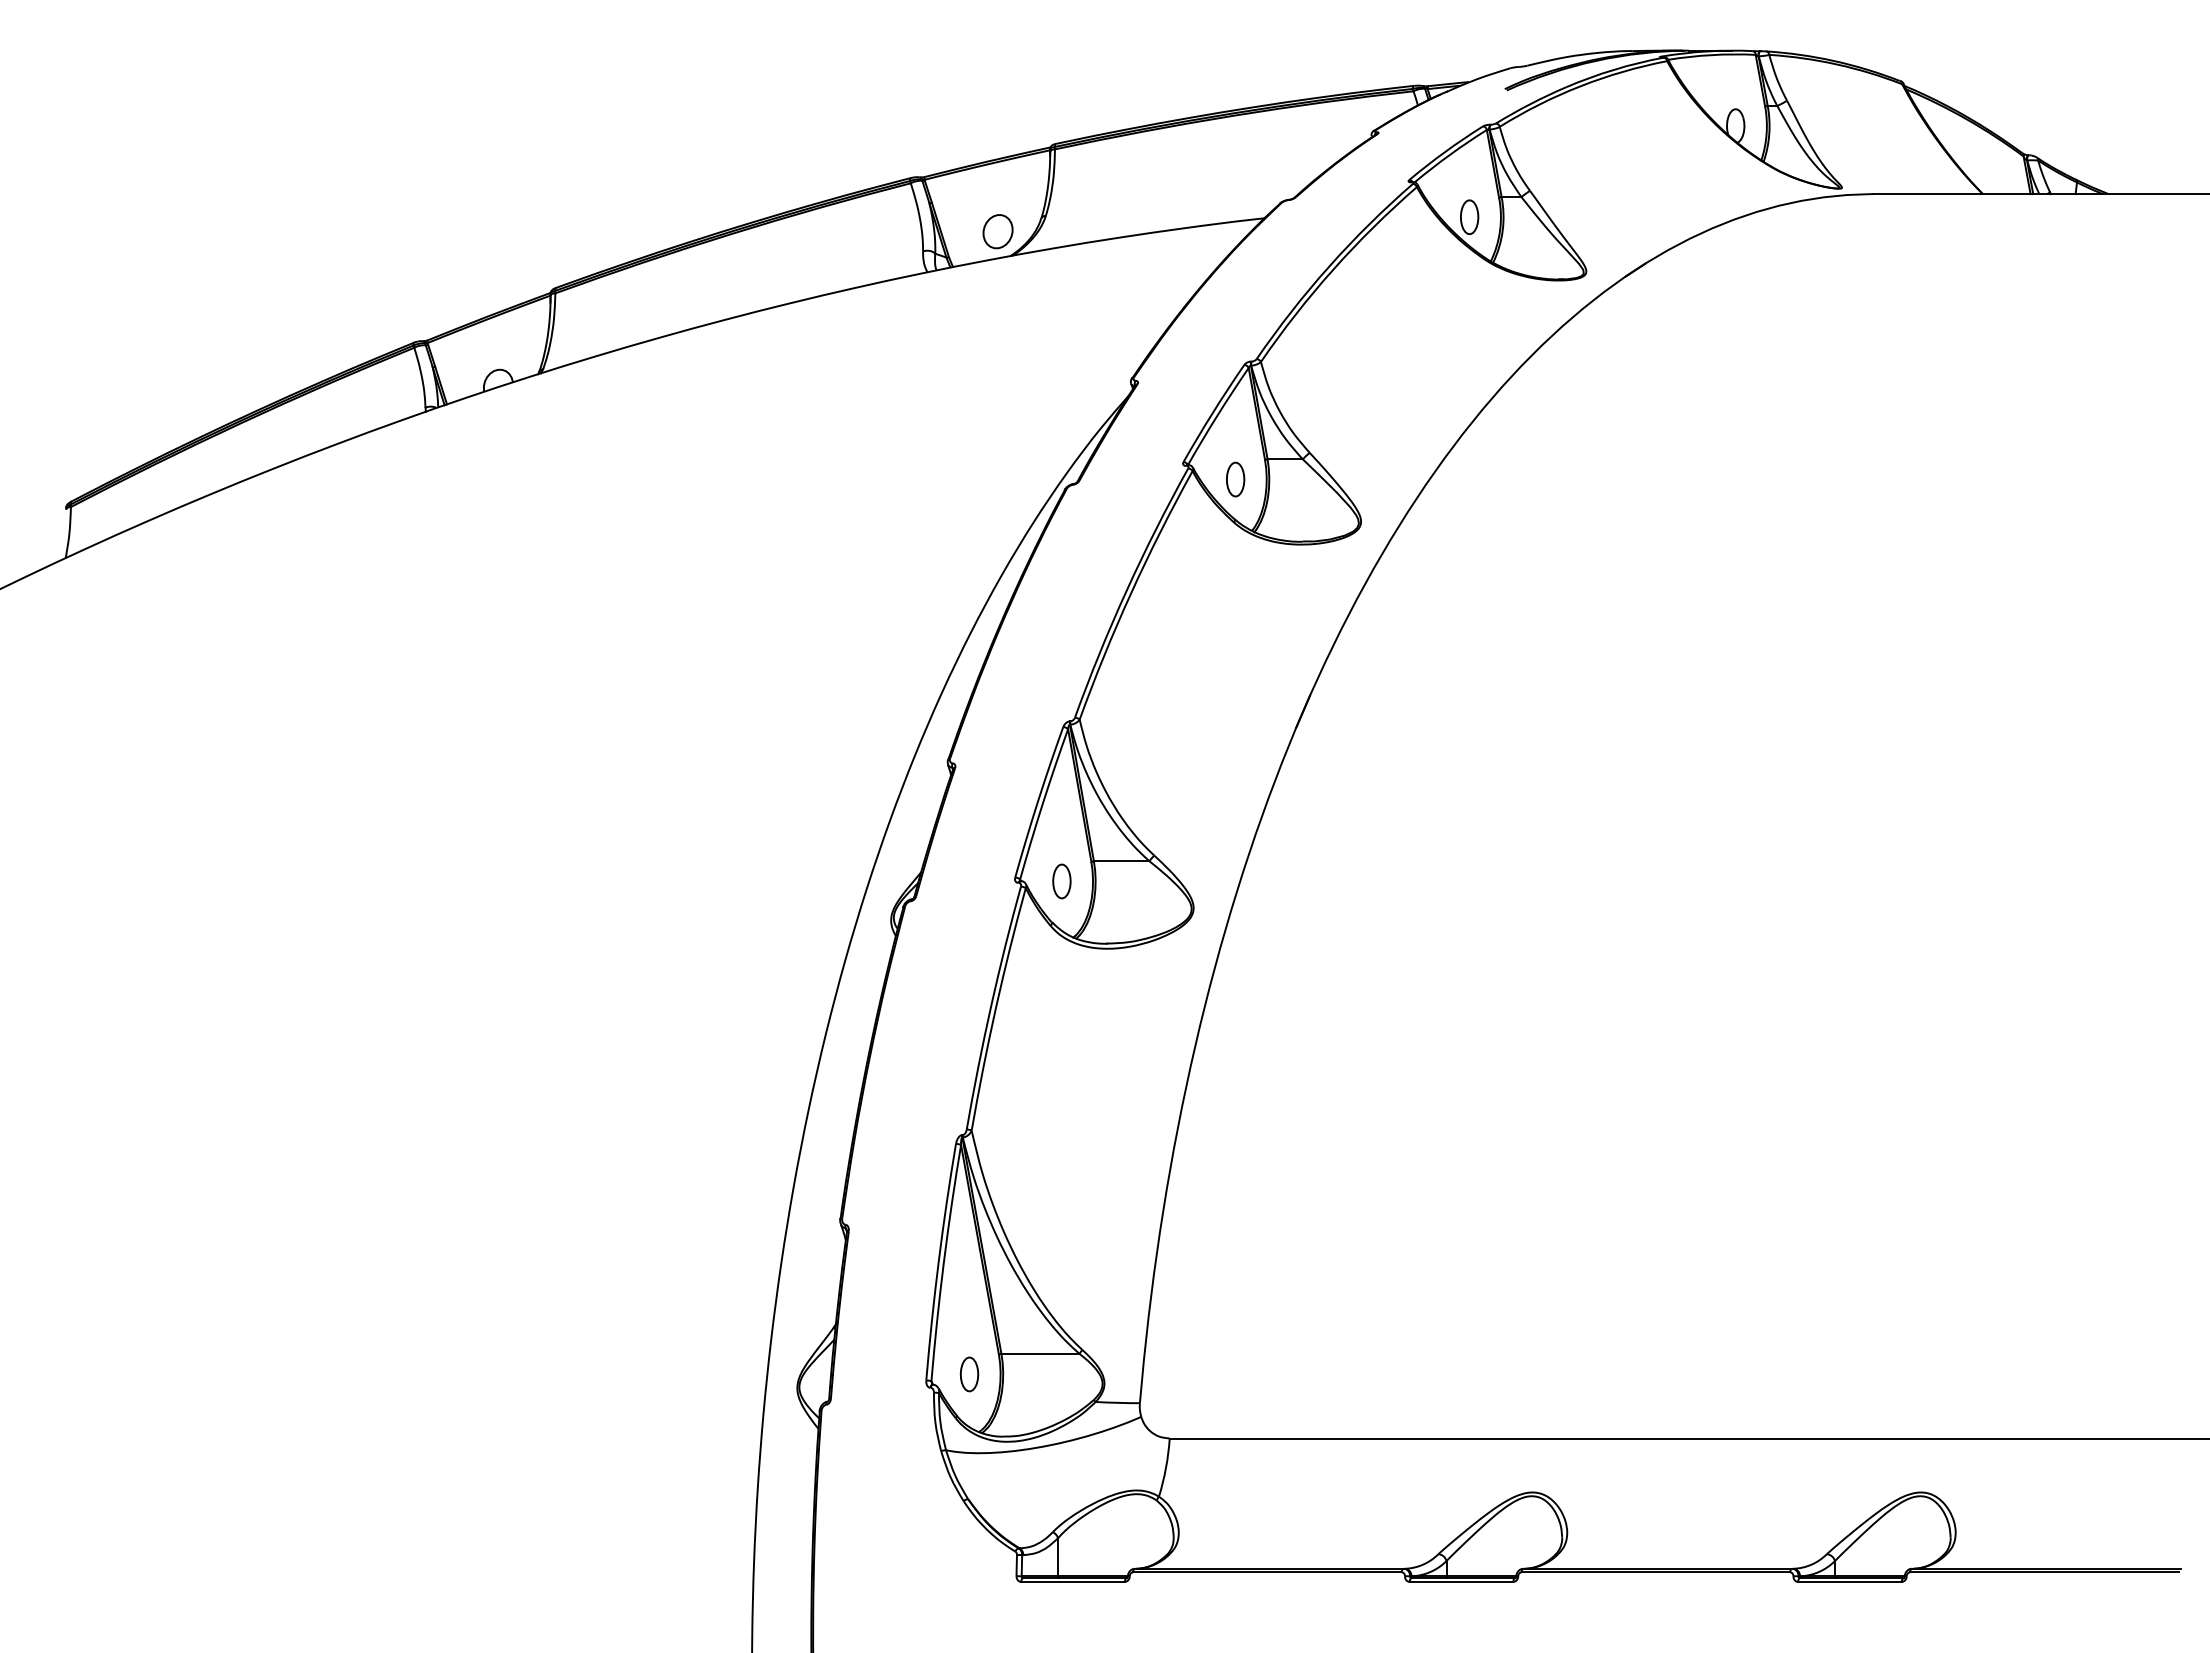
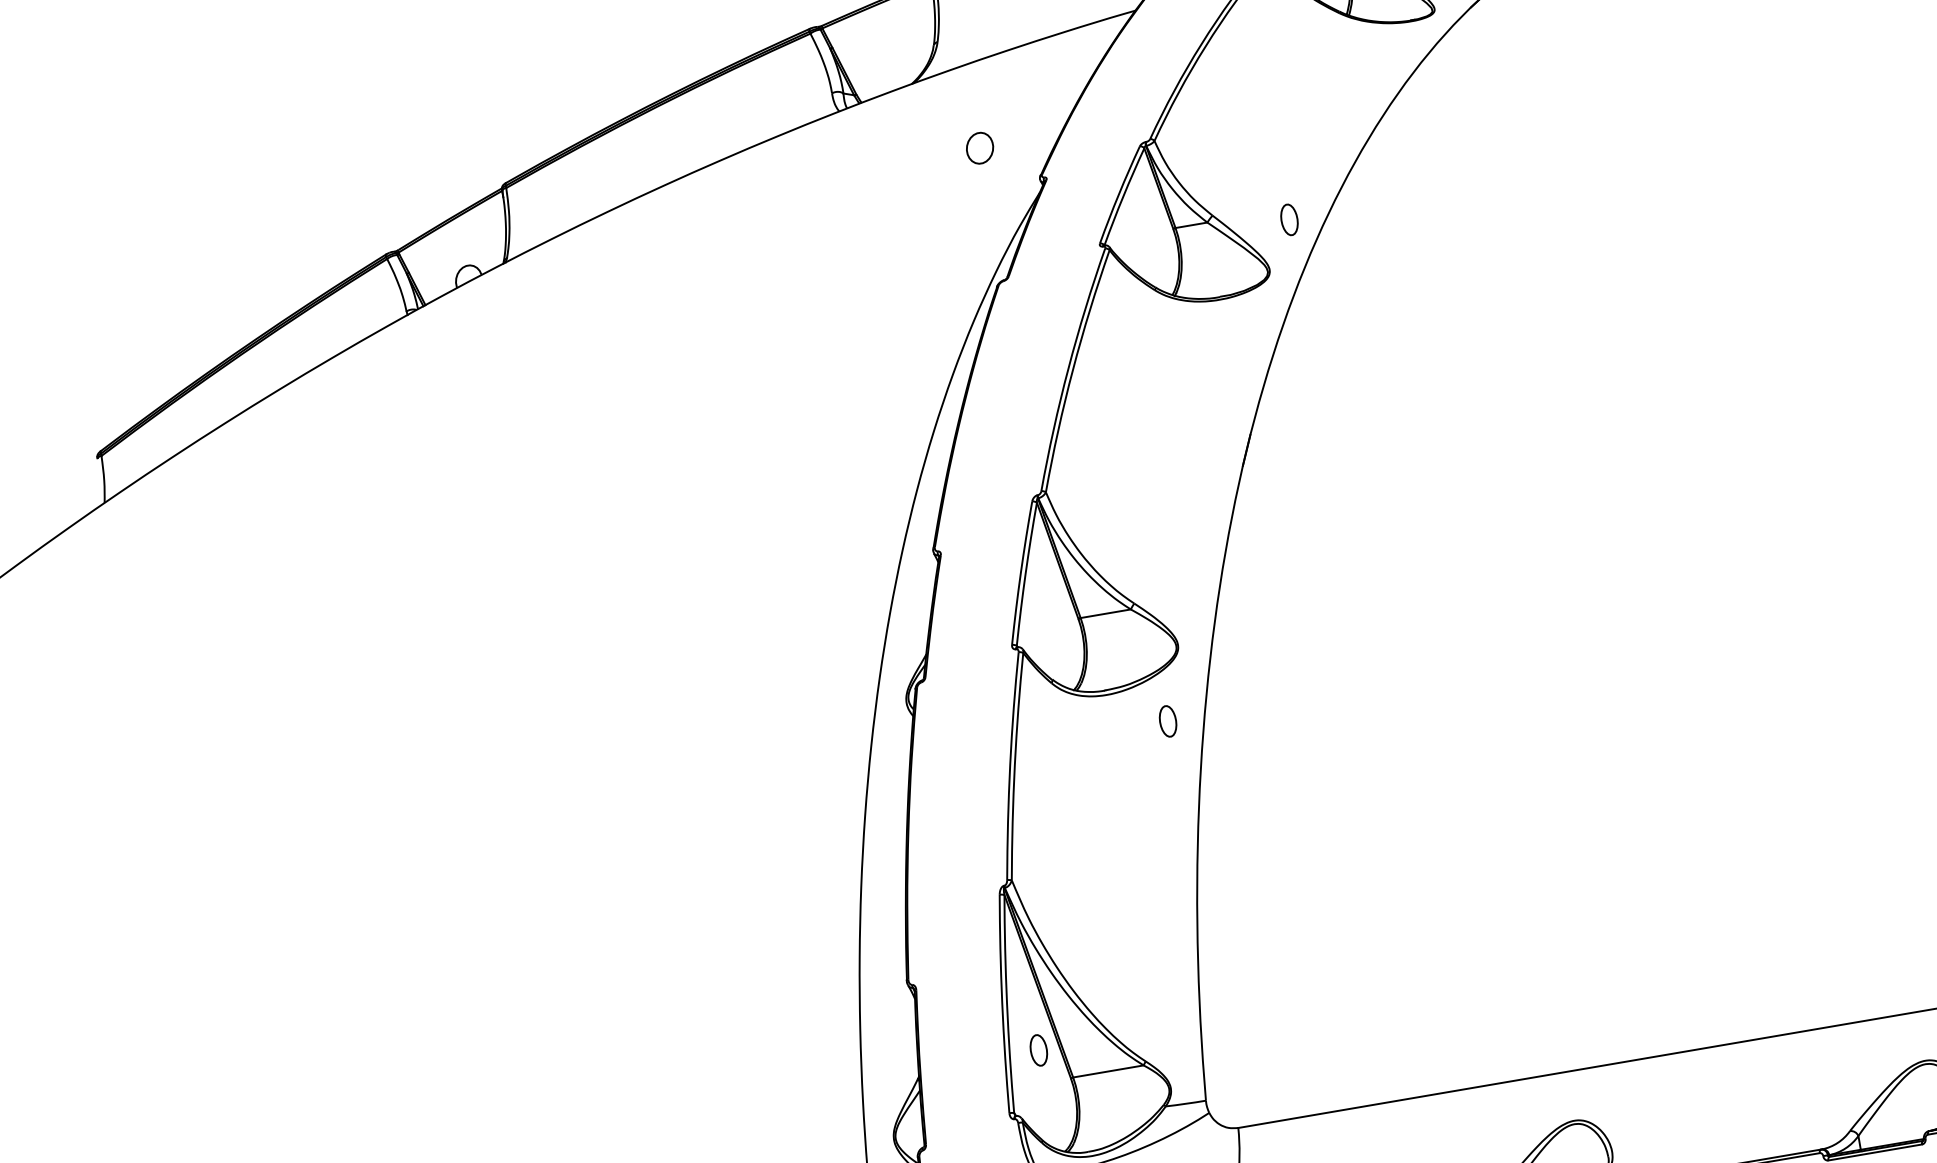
part: (997, 231) -> (979, 148), moved
part: (1235, 479) -> (1289, 219), moved
part: (1061, 881) -> (1167, 721), moved
part: (969, 1374) -> (1038, 1050), moved

